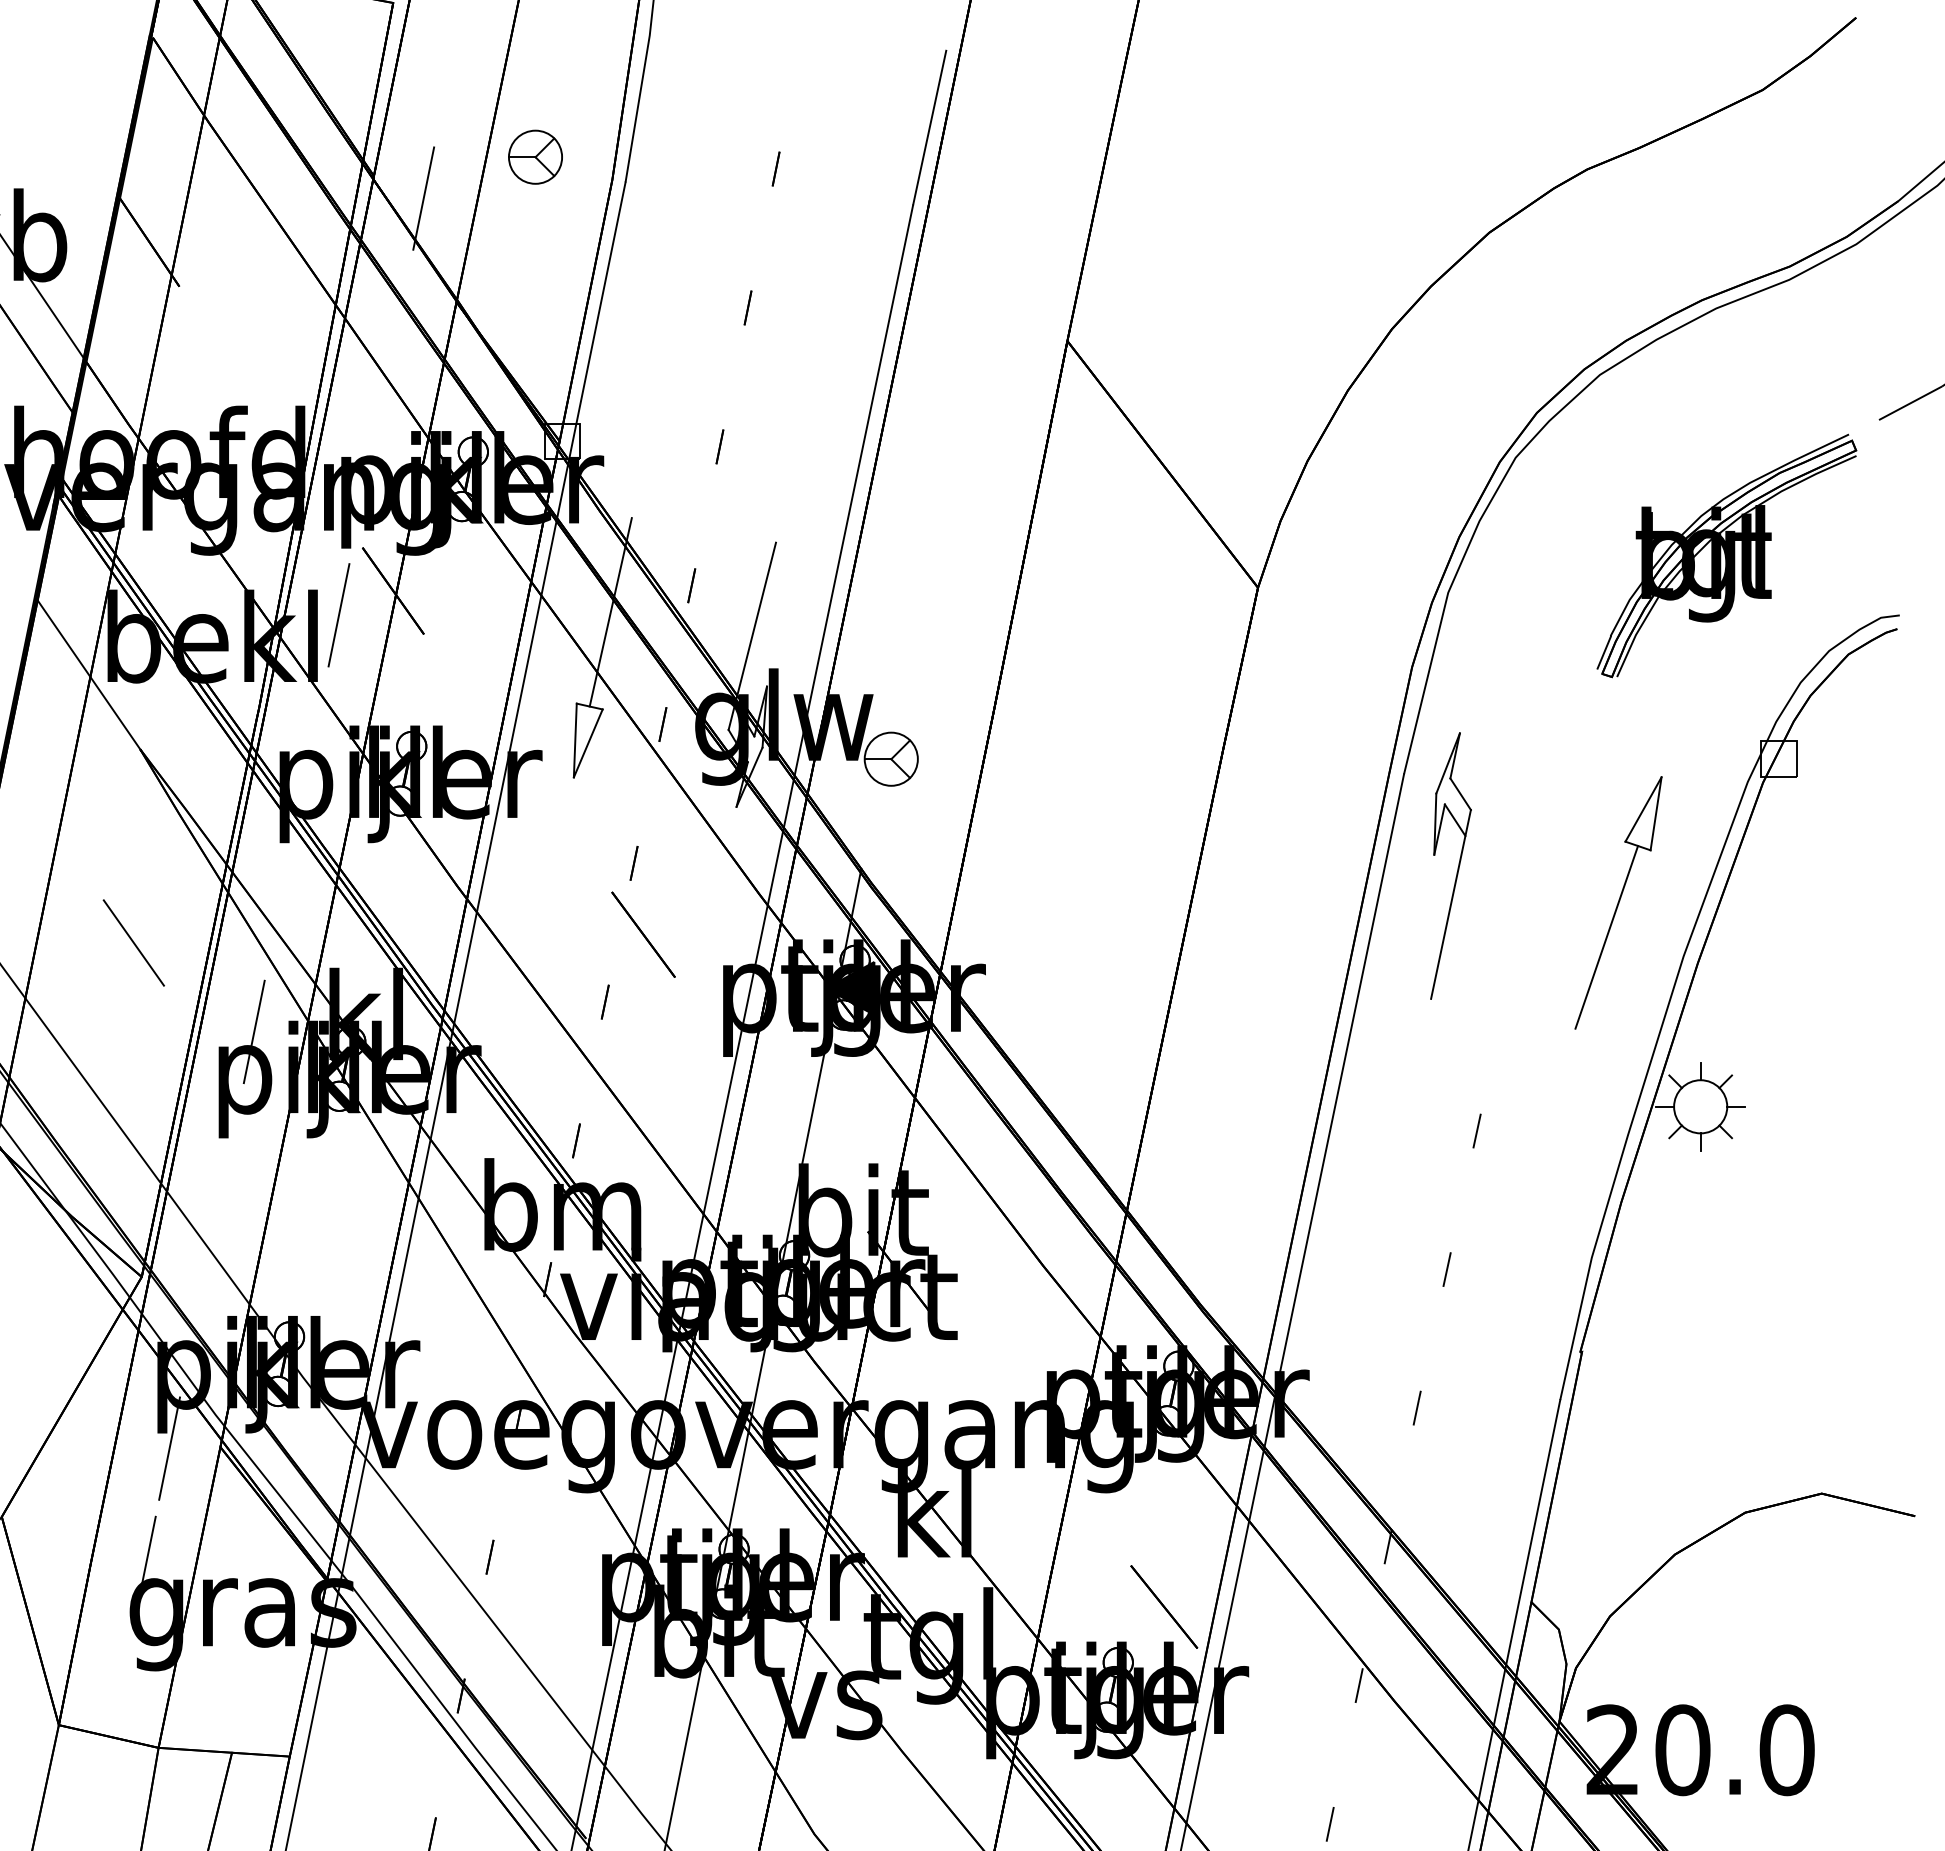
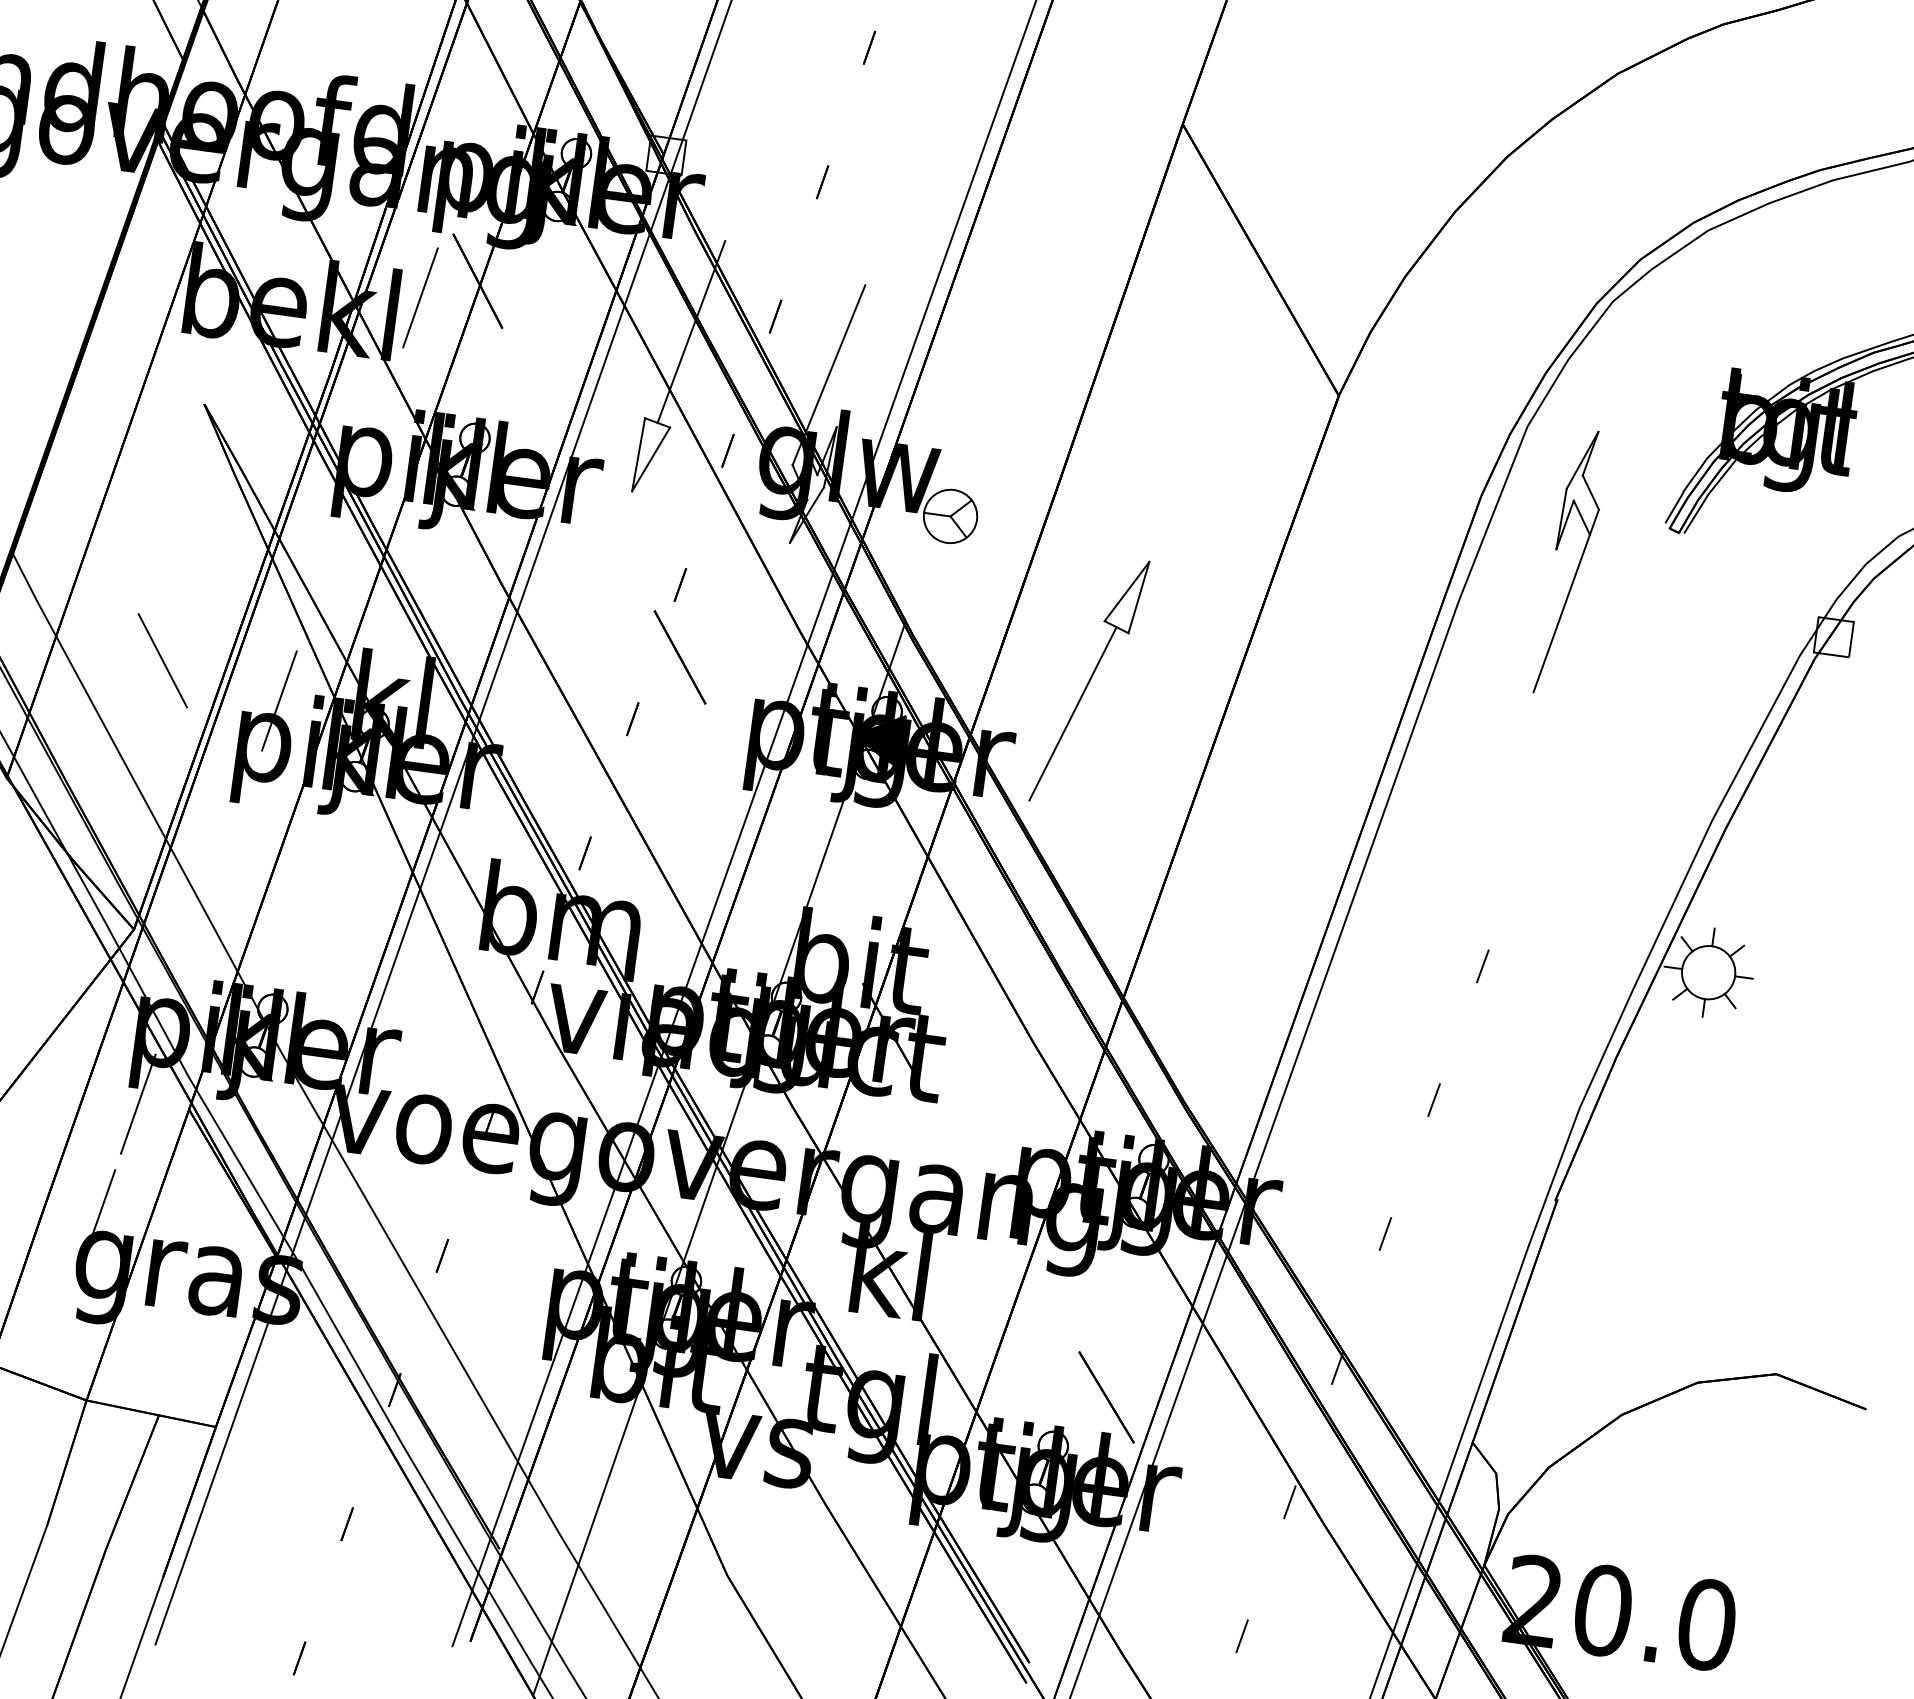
line: (88, 674) -> (163, 322), removed
part: (1457, 867) -> (1577, 565), moved
part: (1618, 902) -> (1089, 680), moved
line: (133, 942) -> (162, 660), moved

